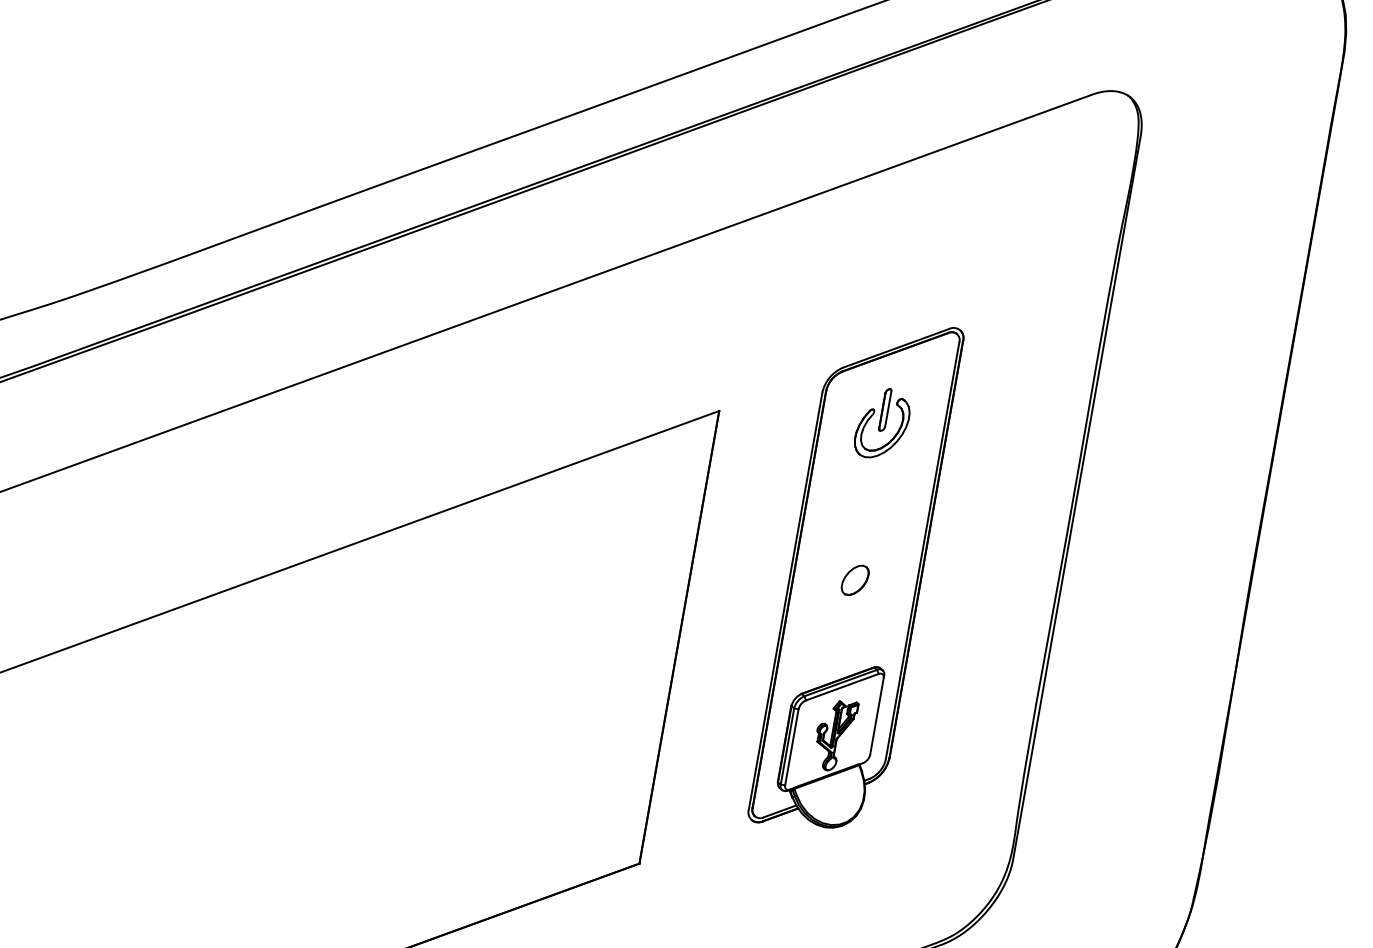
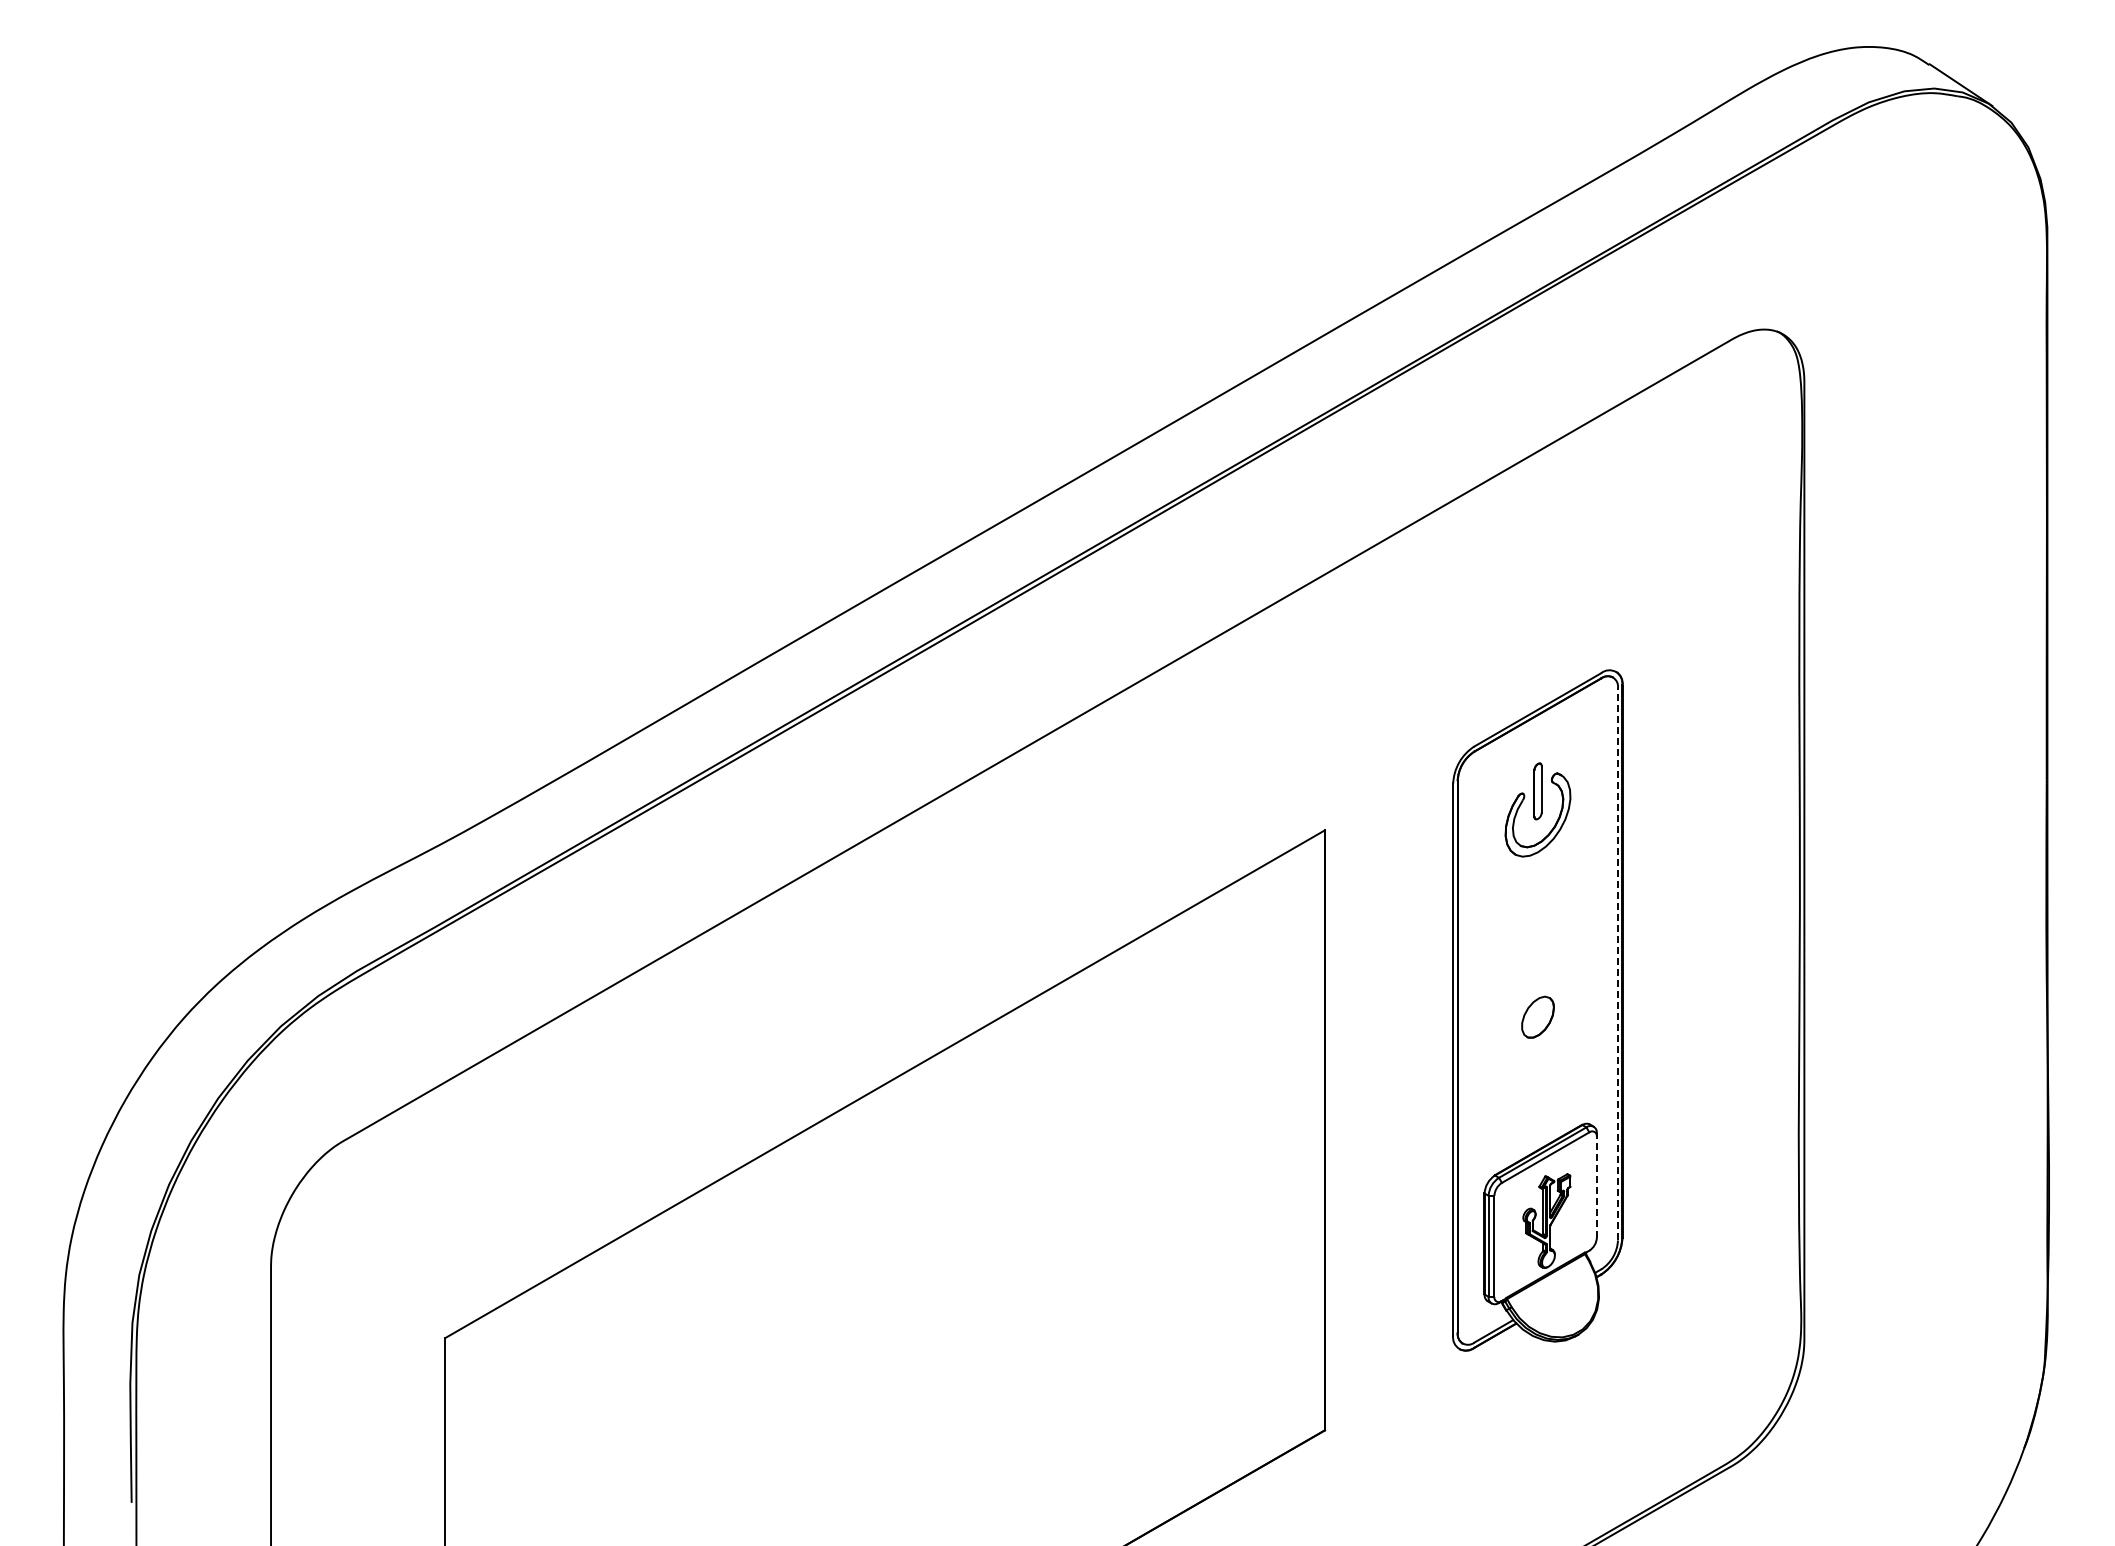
line: (922, 550) -> (1617, 963), solid -> dashed
line: (876, 715) -> (1596, 1185), solid -> dashed

